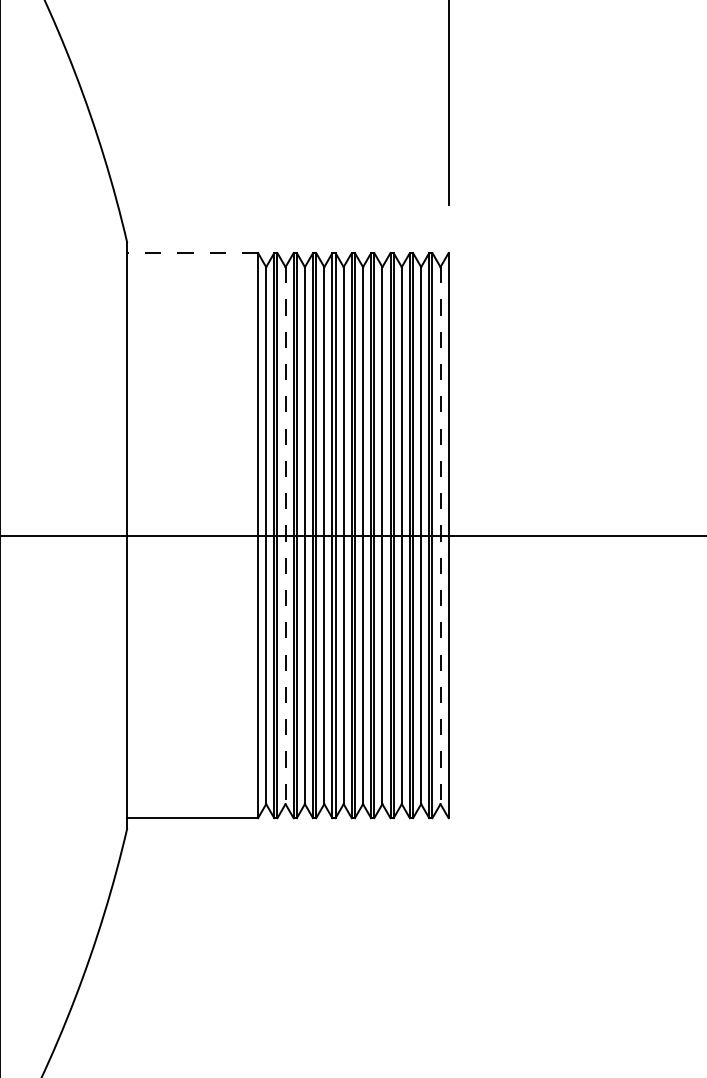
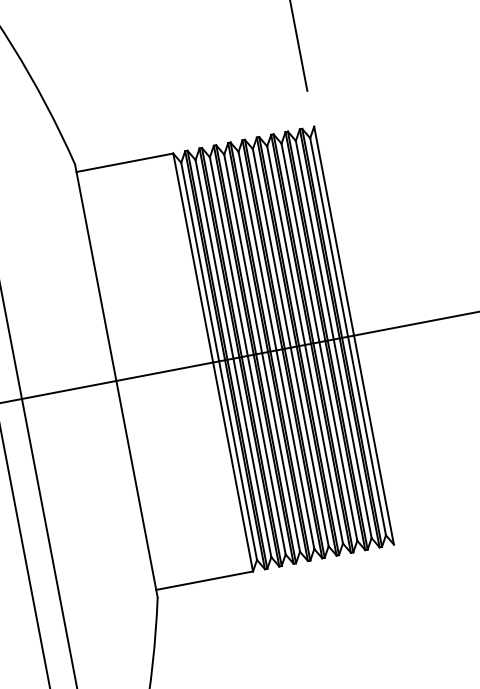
line: (192, 253) -> (124, 163), dashed -> solid
line: (285, 535) -> (233, 358), dashed -> solid
line: (440, 535) -> (348, 336), dashed -> solid

